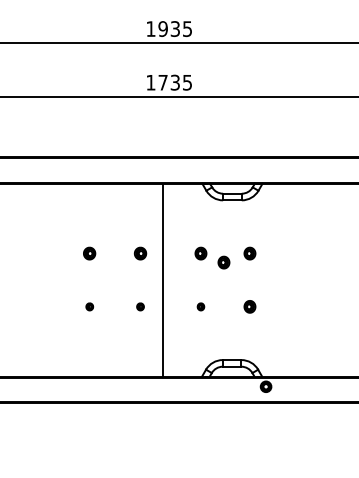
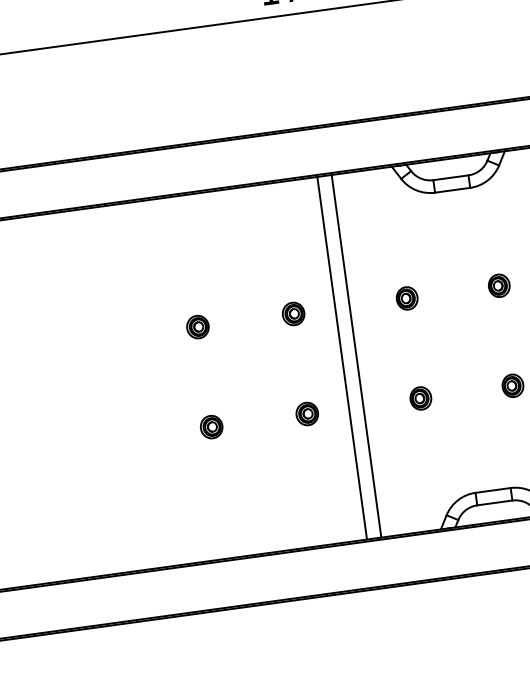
part: (223, 262) -> (451, 309), removed
line: (170, 279) -> (356, 354), added
part: (89, 306) -> (211, 426), size x1.67
part: (140, 306) -> (307, 413), size x1.67
part: (200, 306) -> (419, 397), size x1.67

